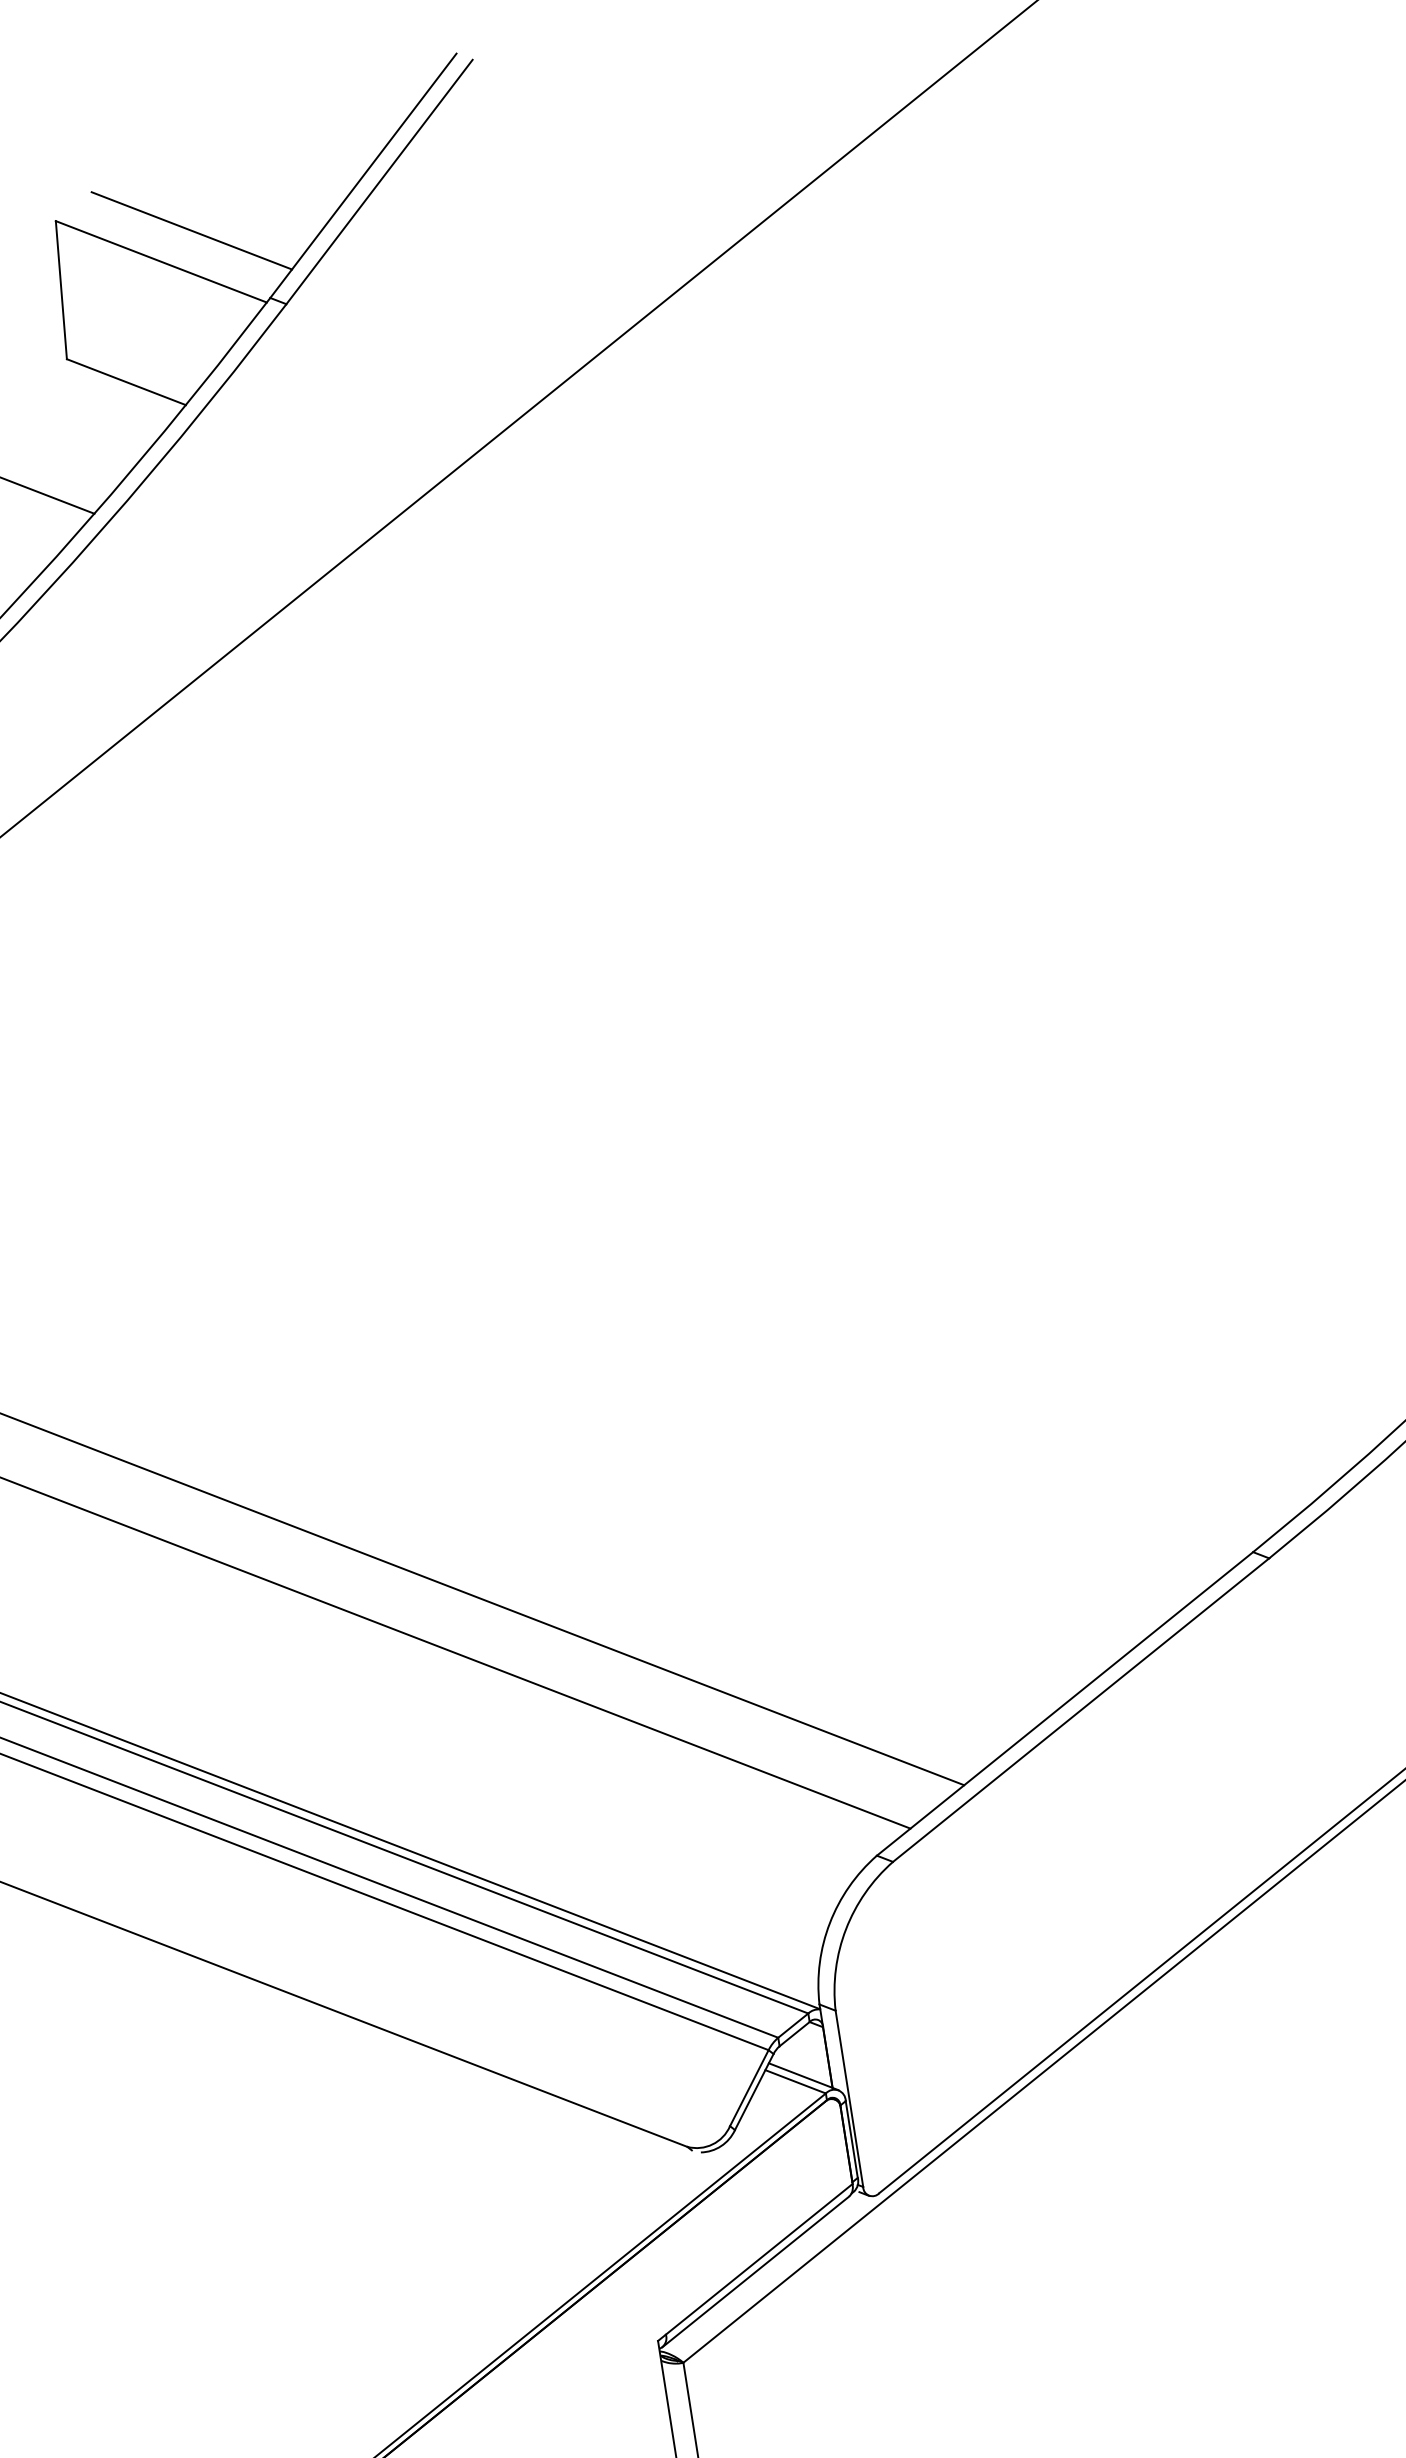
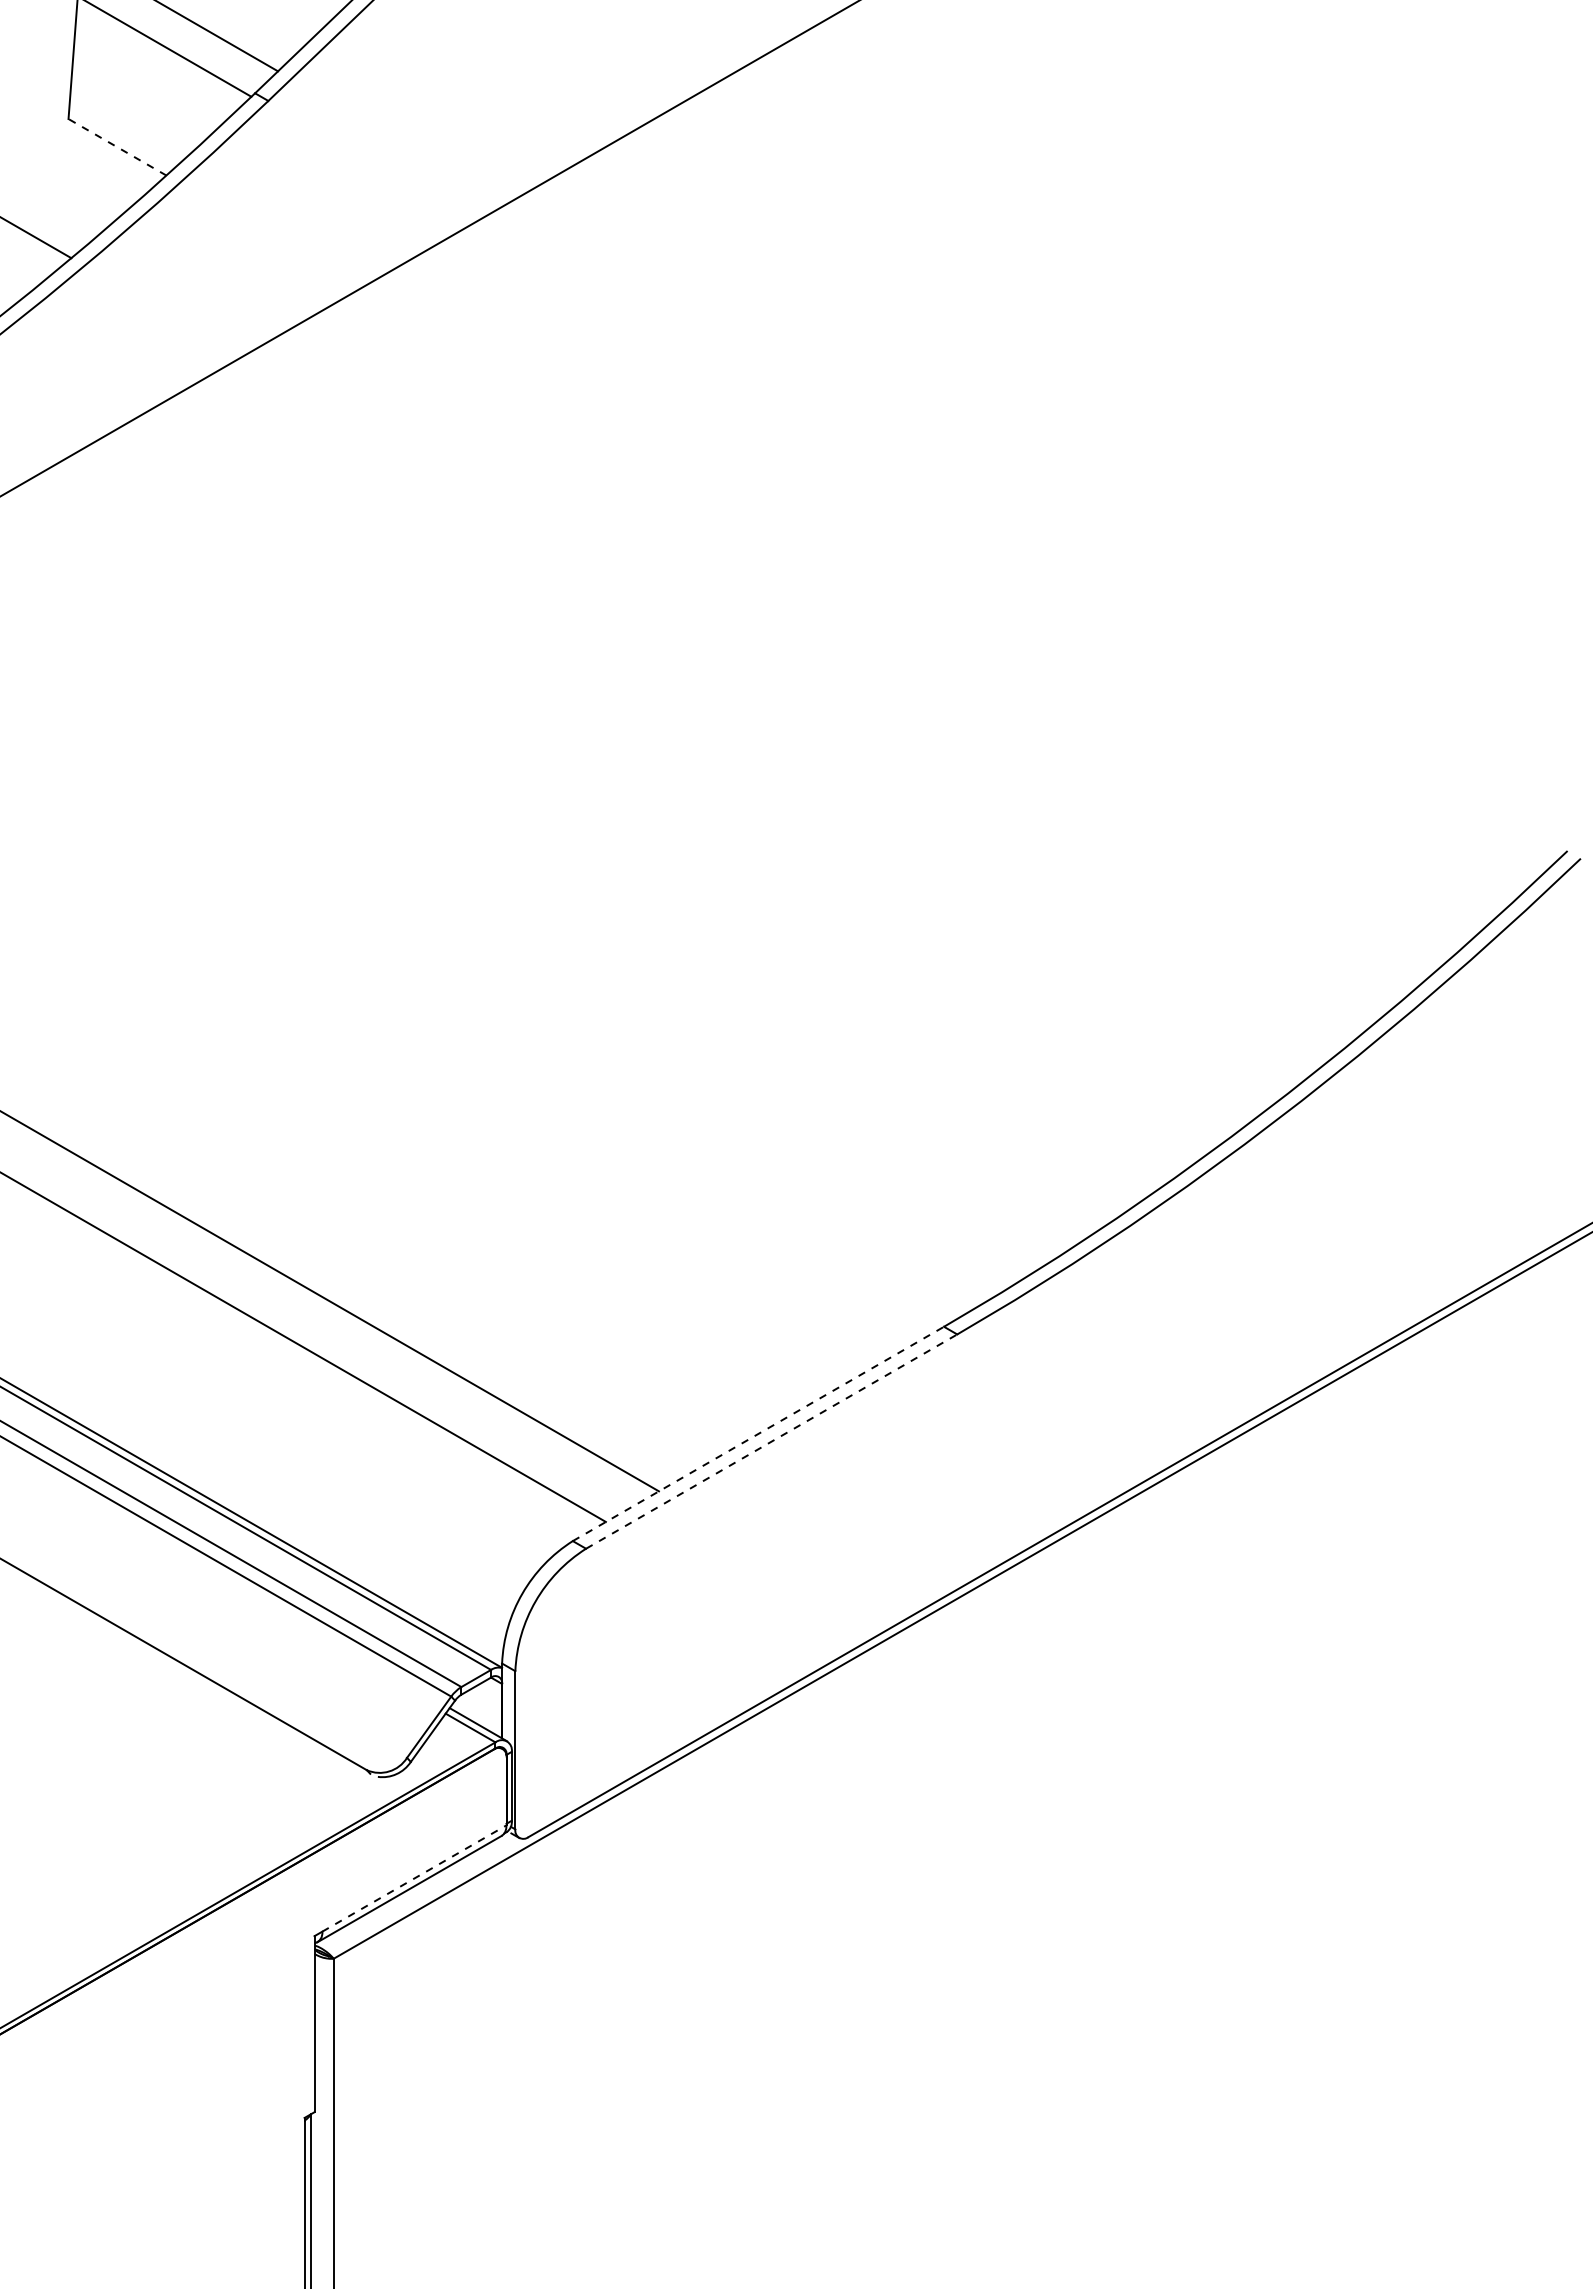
line: (126, 382) -> (117, 147), solid -> dashed
line: (1065, 1703) -> (758, 1433), solid -> dashed
line: (1082, 1709) -> (772, 1441), solid -> dashed
line: (759, 2259) -> (414, 1878), solid -> dashed

